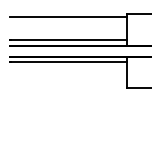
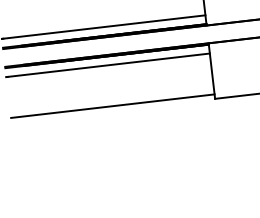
line: (68, 85) -> (112, 105), added

